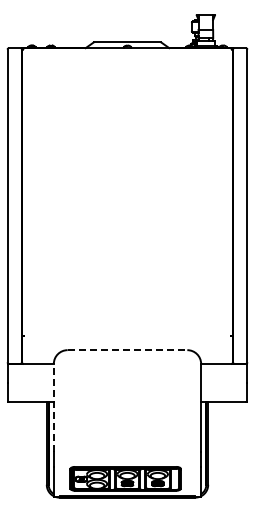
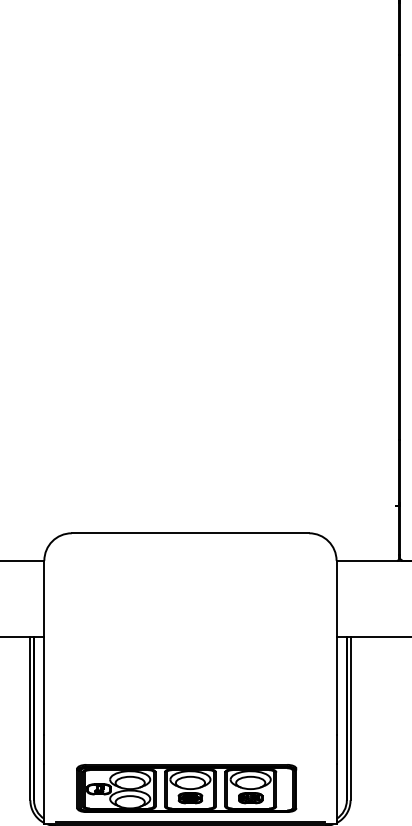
line: (127, 350) -> (190, 533), dashed -> solid
line: (53, 407) -> (43, 647), dashed -> solid

